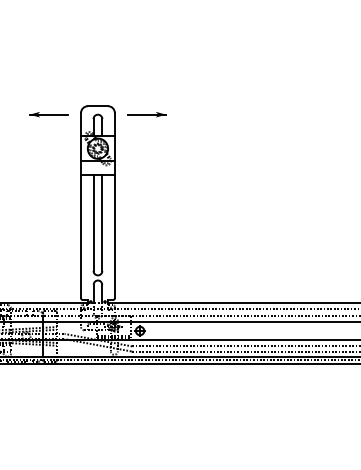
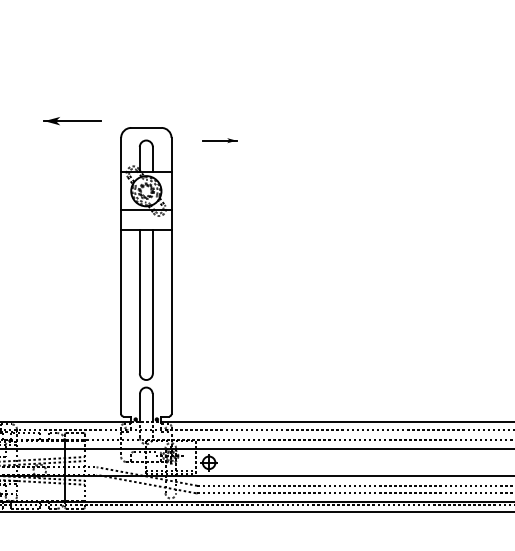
part: (48, 114) -> (72, 120), moved
part: (146, 114) -> (218, 140), size x0.6

